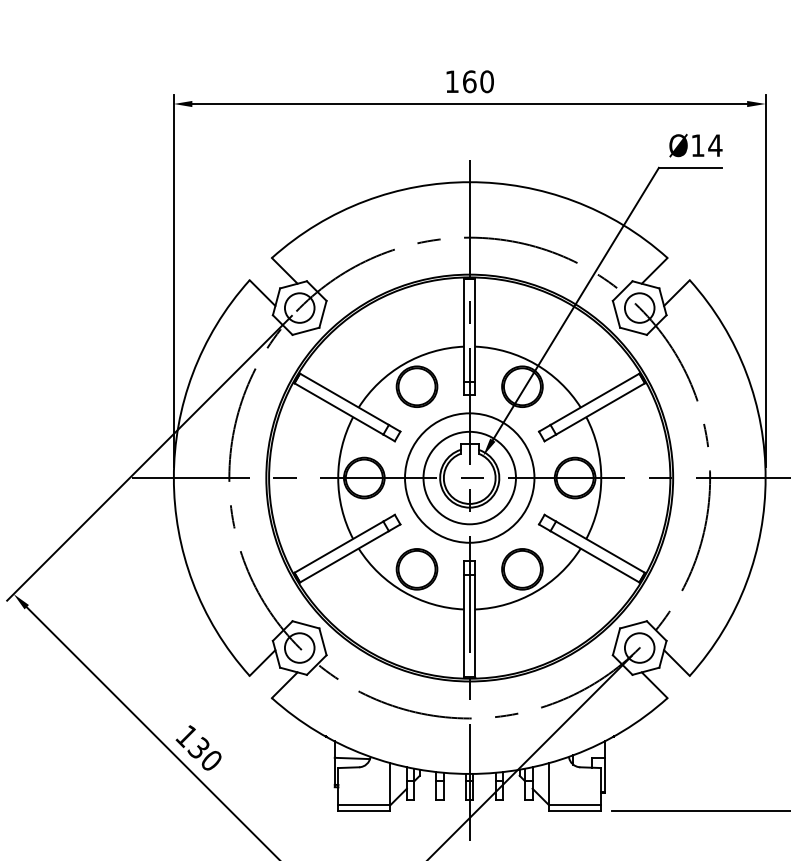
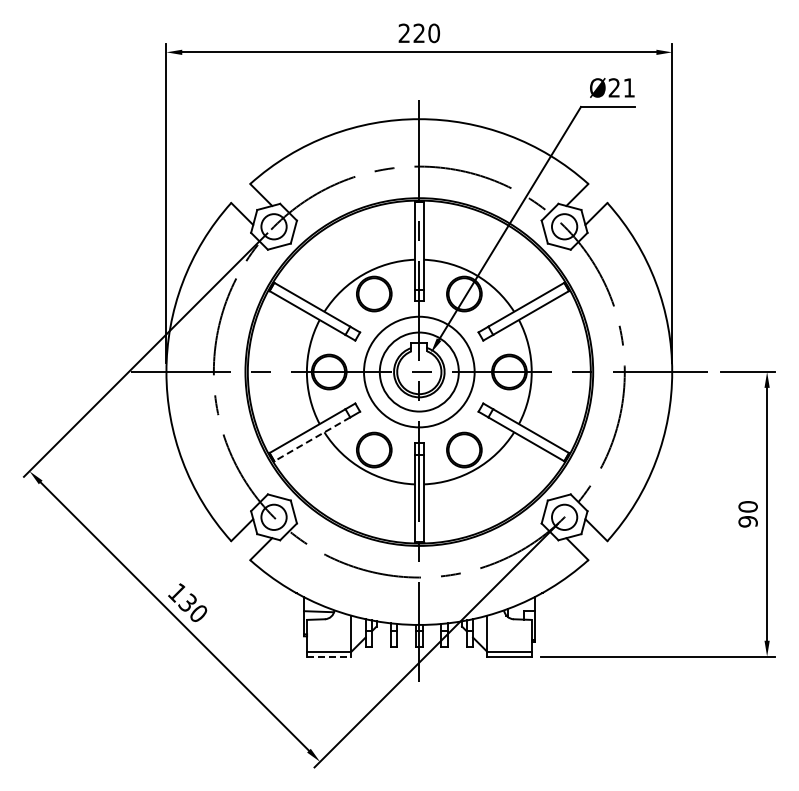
text: (460, 81) -> (411, 33), 160 -> 220
text: (706, 145) -> (621, 87), Ø14 -> Ø21
line: (344, 556) -> (312, 439), solid -> dashed
line: (364, 810) -> (329, 656), solid -> dashed

